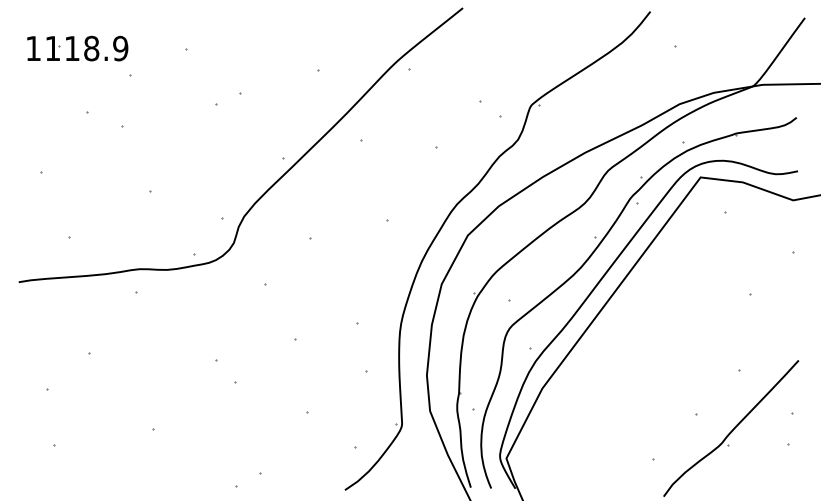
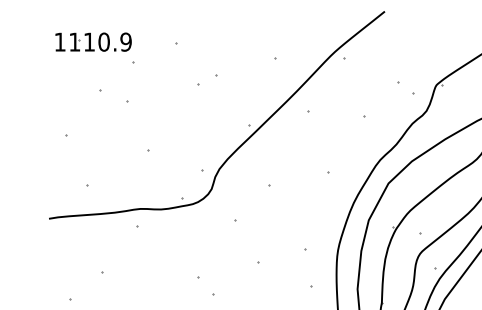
text: (91, 48) -> (104, 42), 1118.9 -> 1110.9

